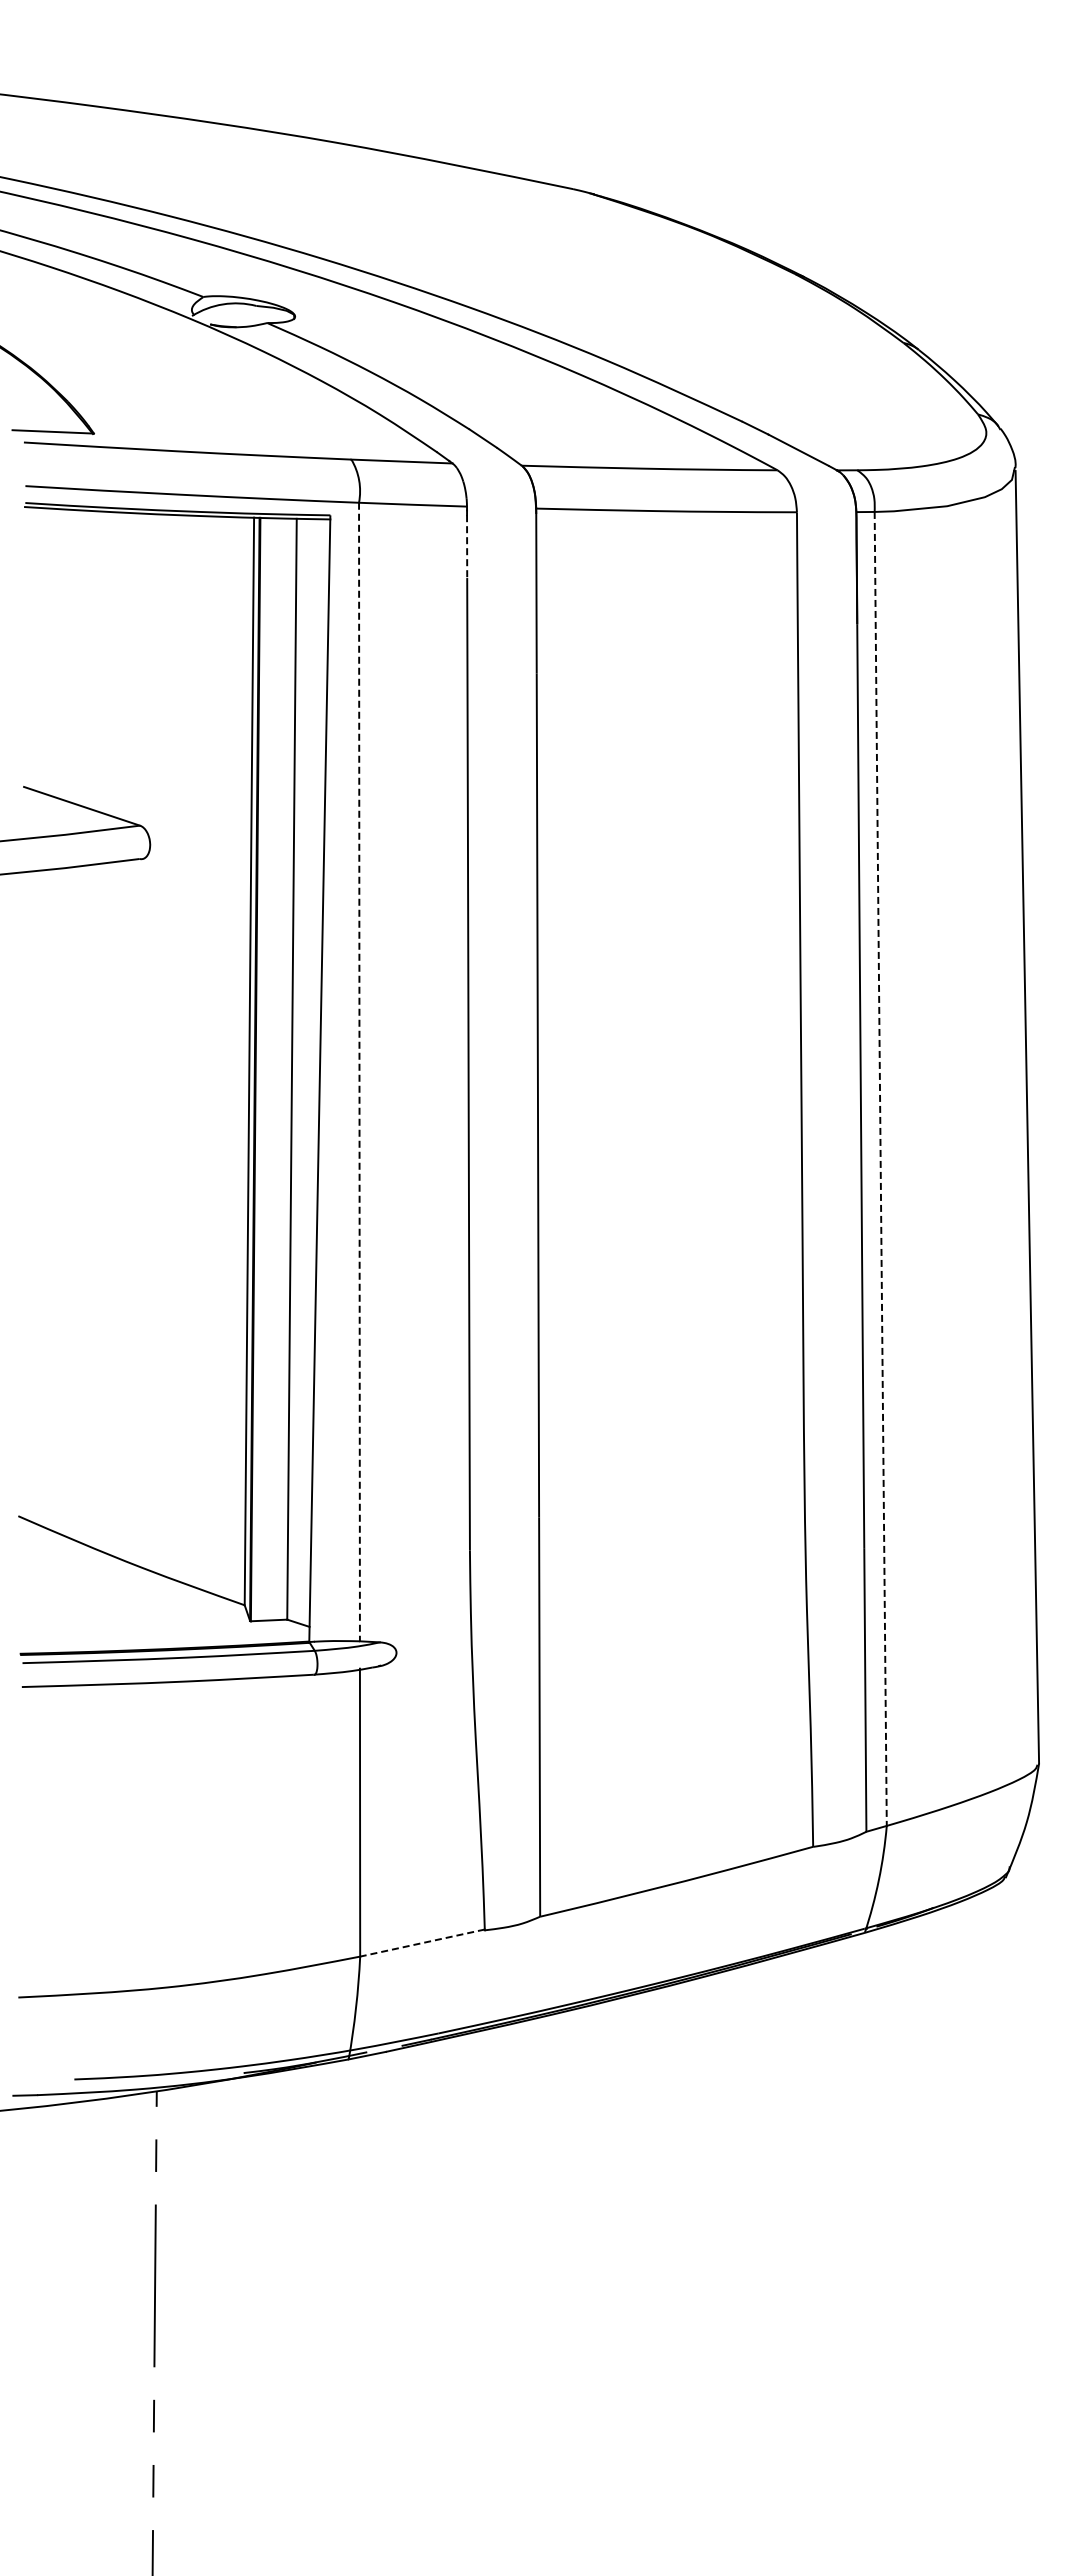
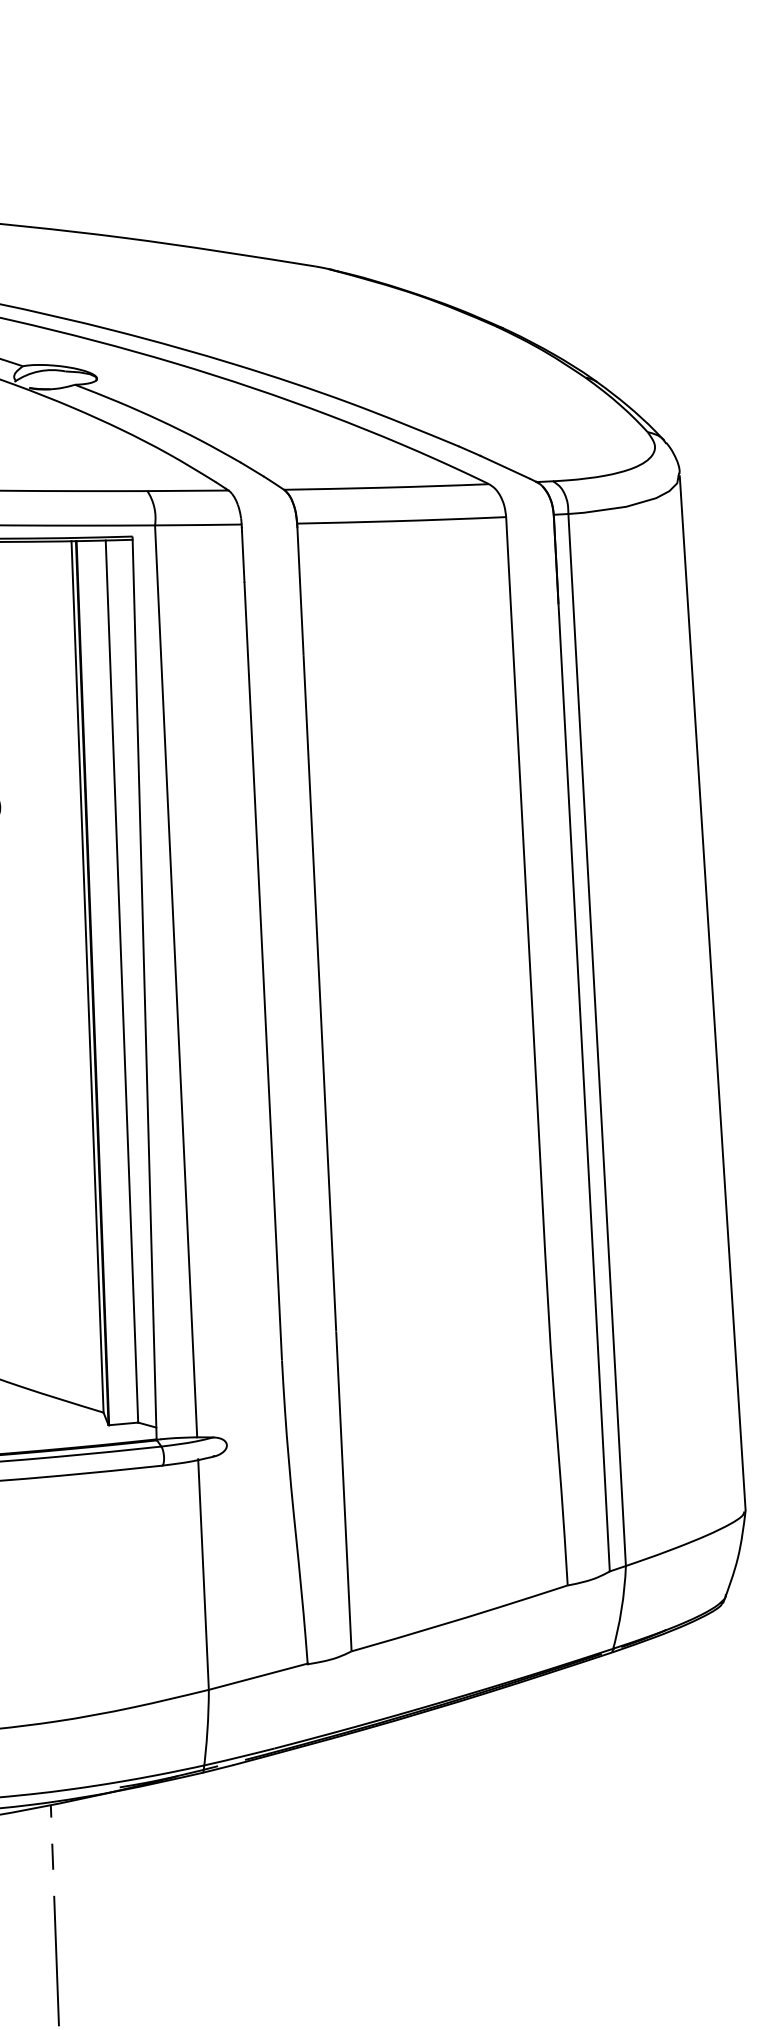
line: (467, 547) -> (243, 557), dashed -> solid
line: (359, 1072) -> (176, 981), dashed -> solid
line: (880, 1169) -> (596, 1040), dashed -> solid
line: (422, 1943) -> (258, 1677), dashed -> solid

